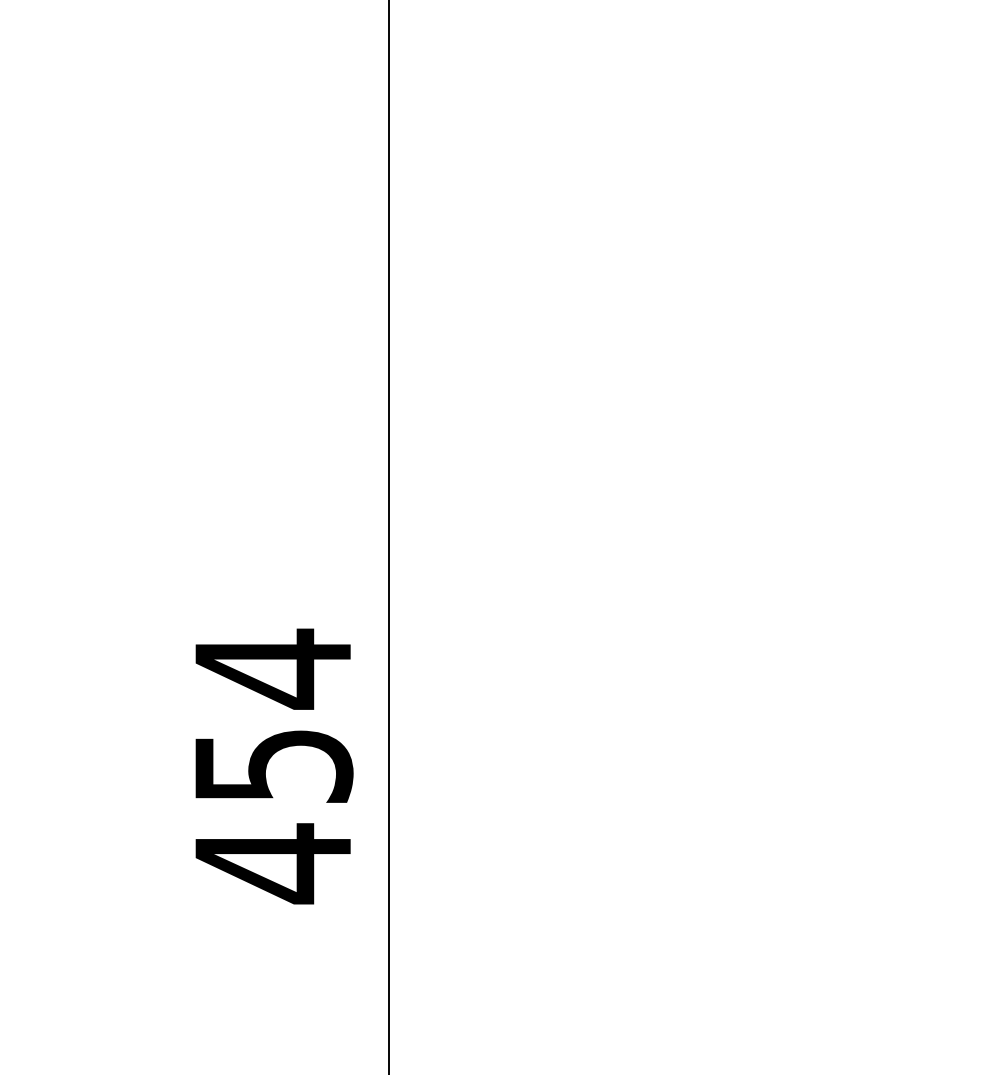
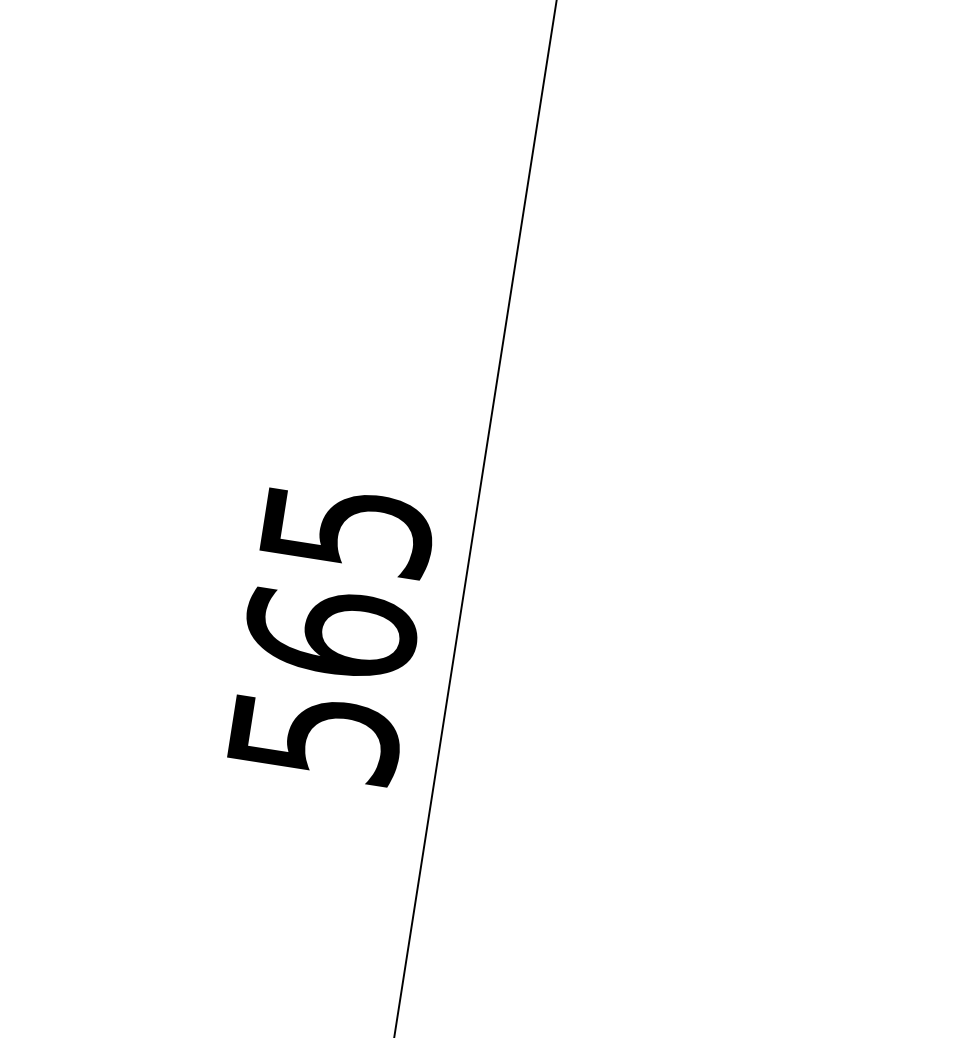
text: (273, 766) -> (331, 633), 454 -> 565

